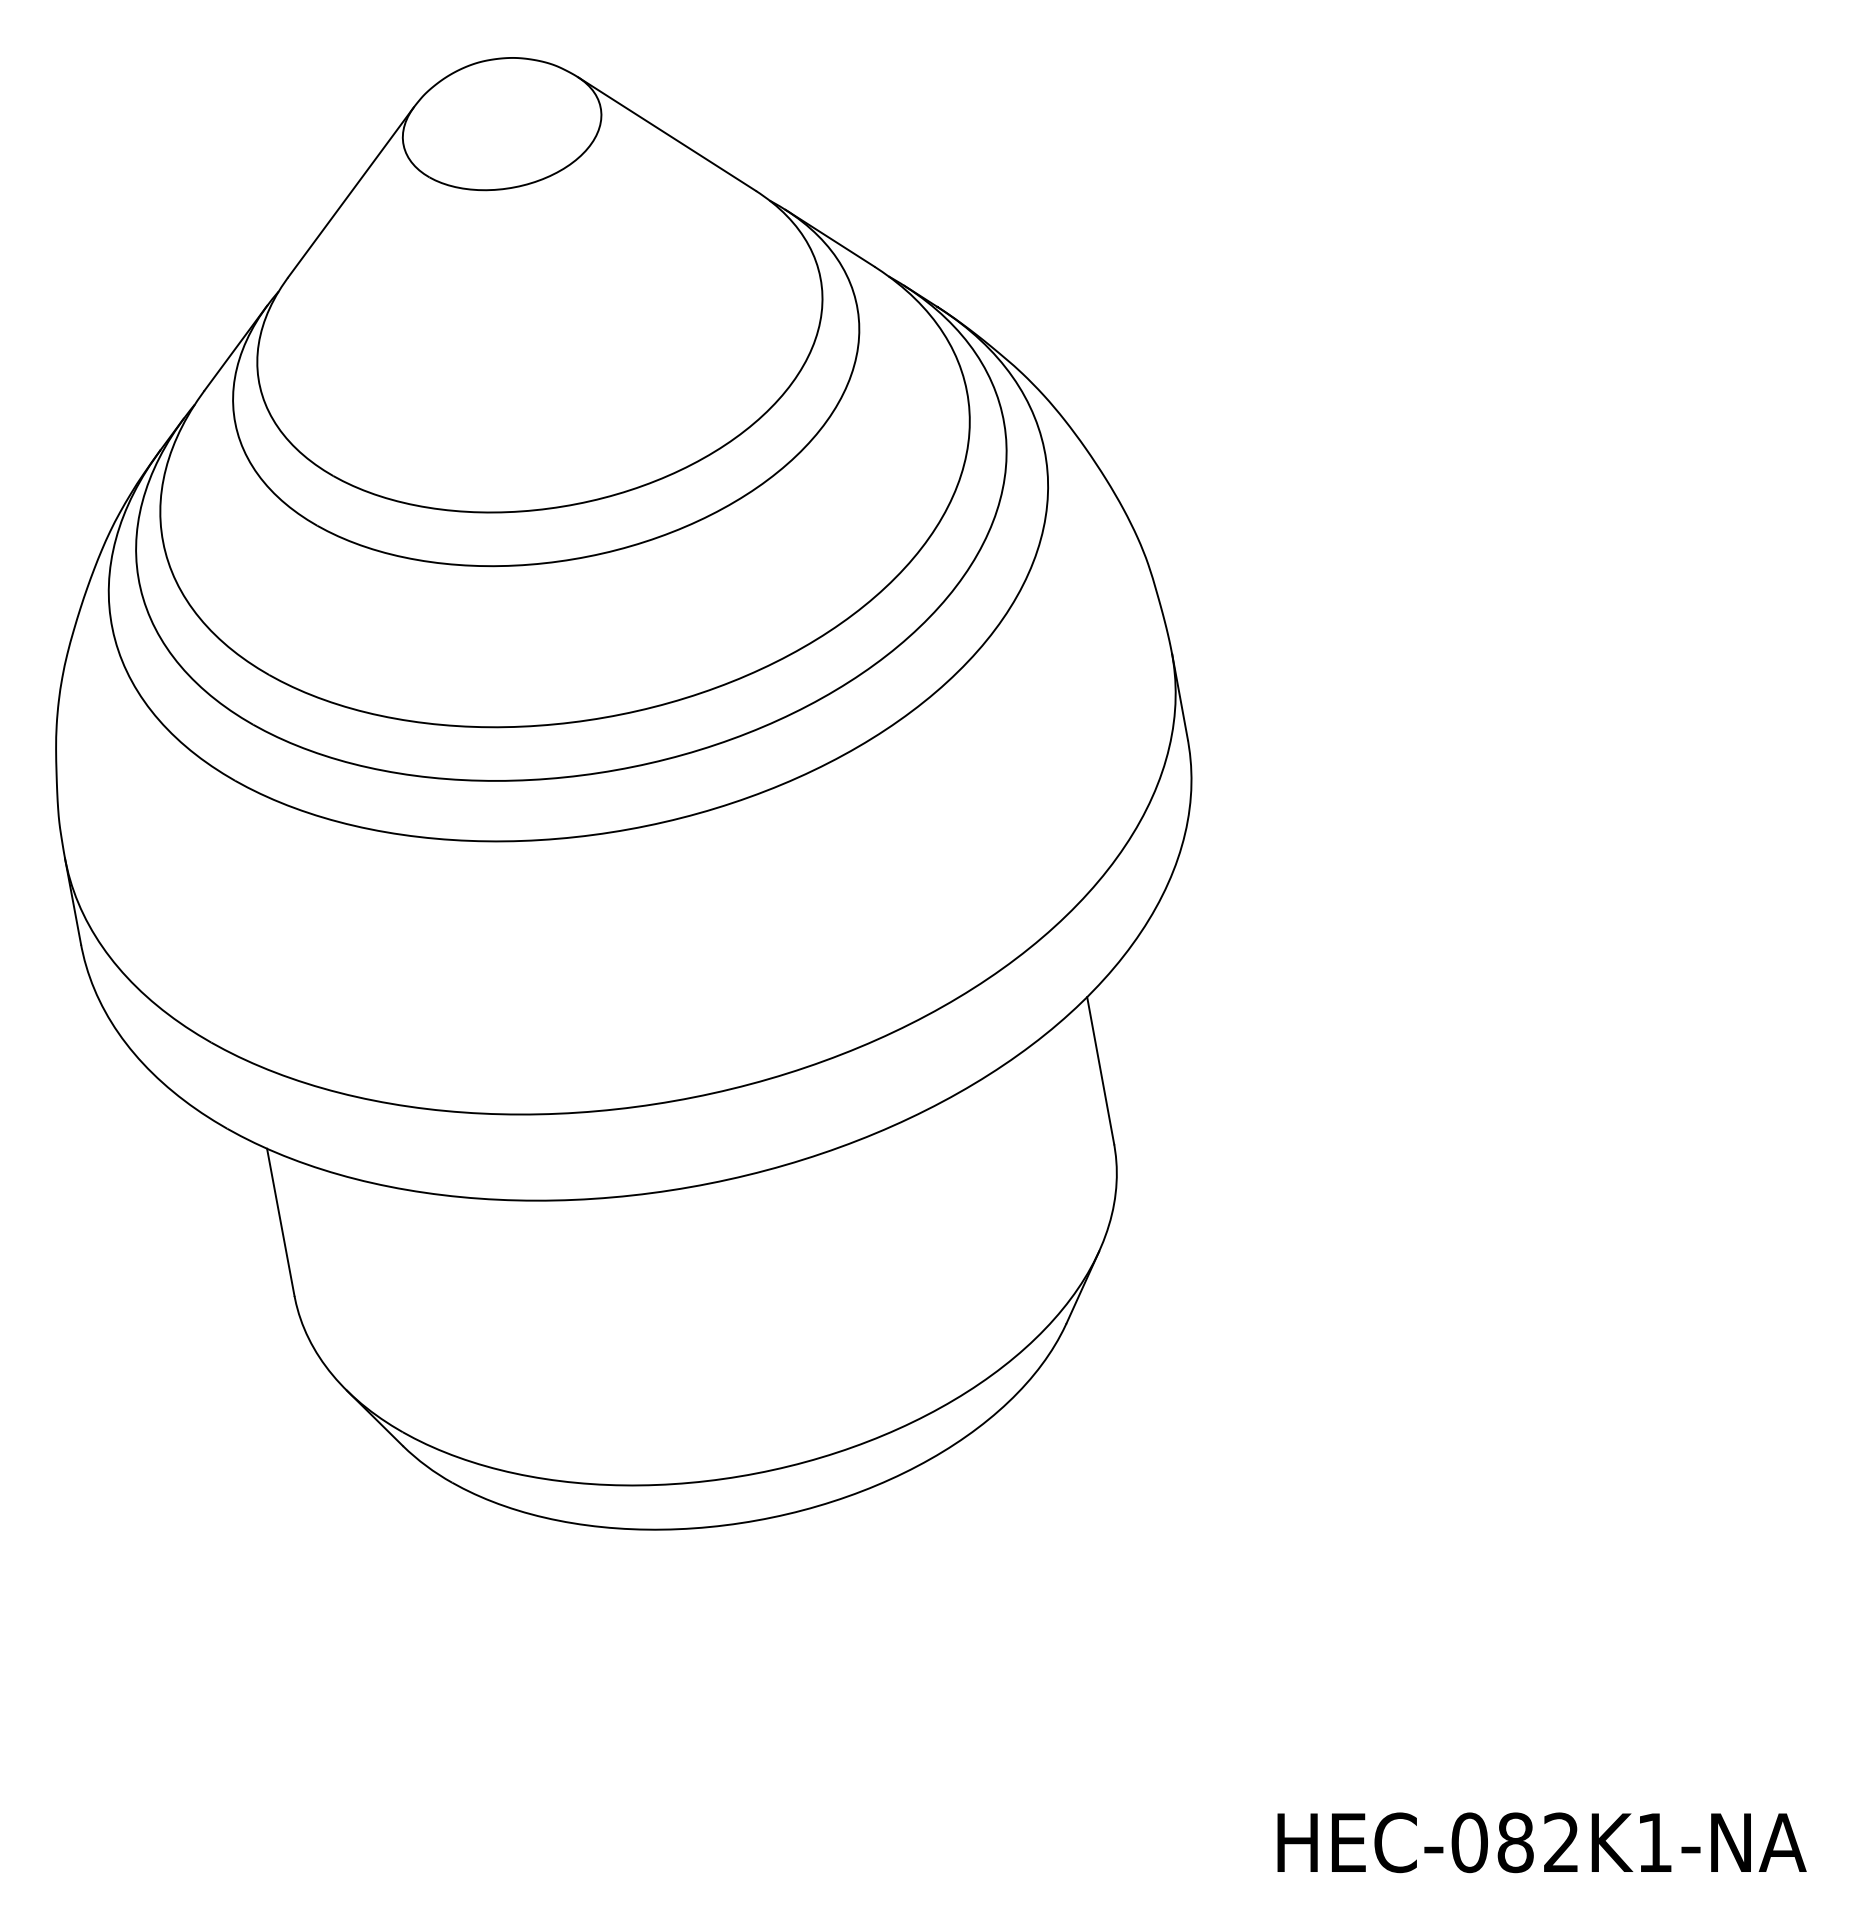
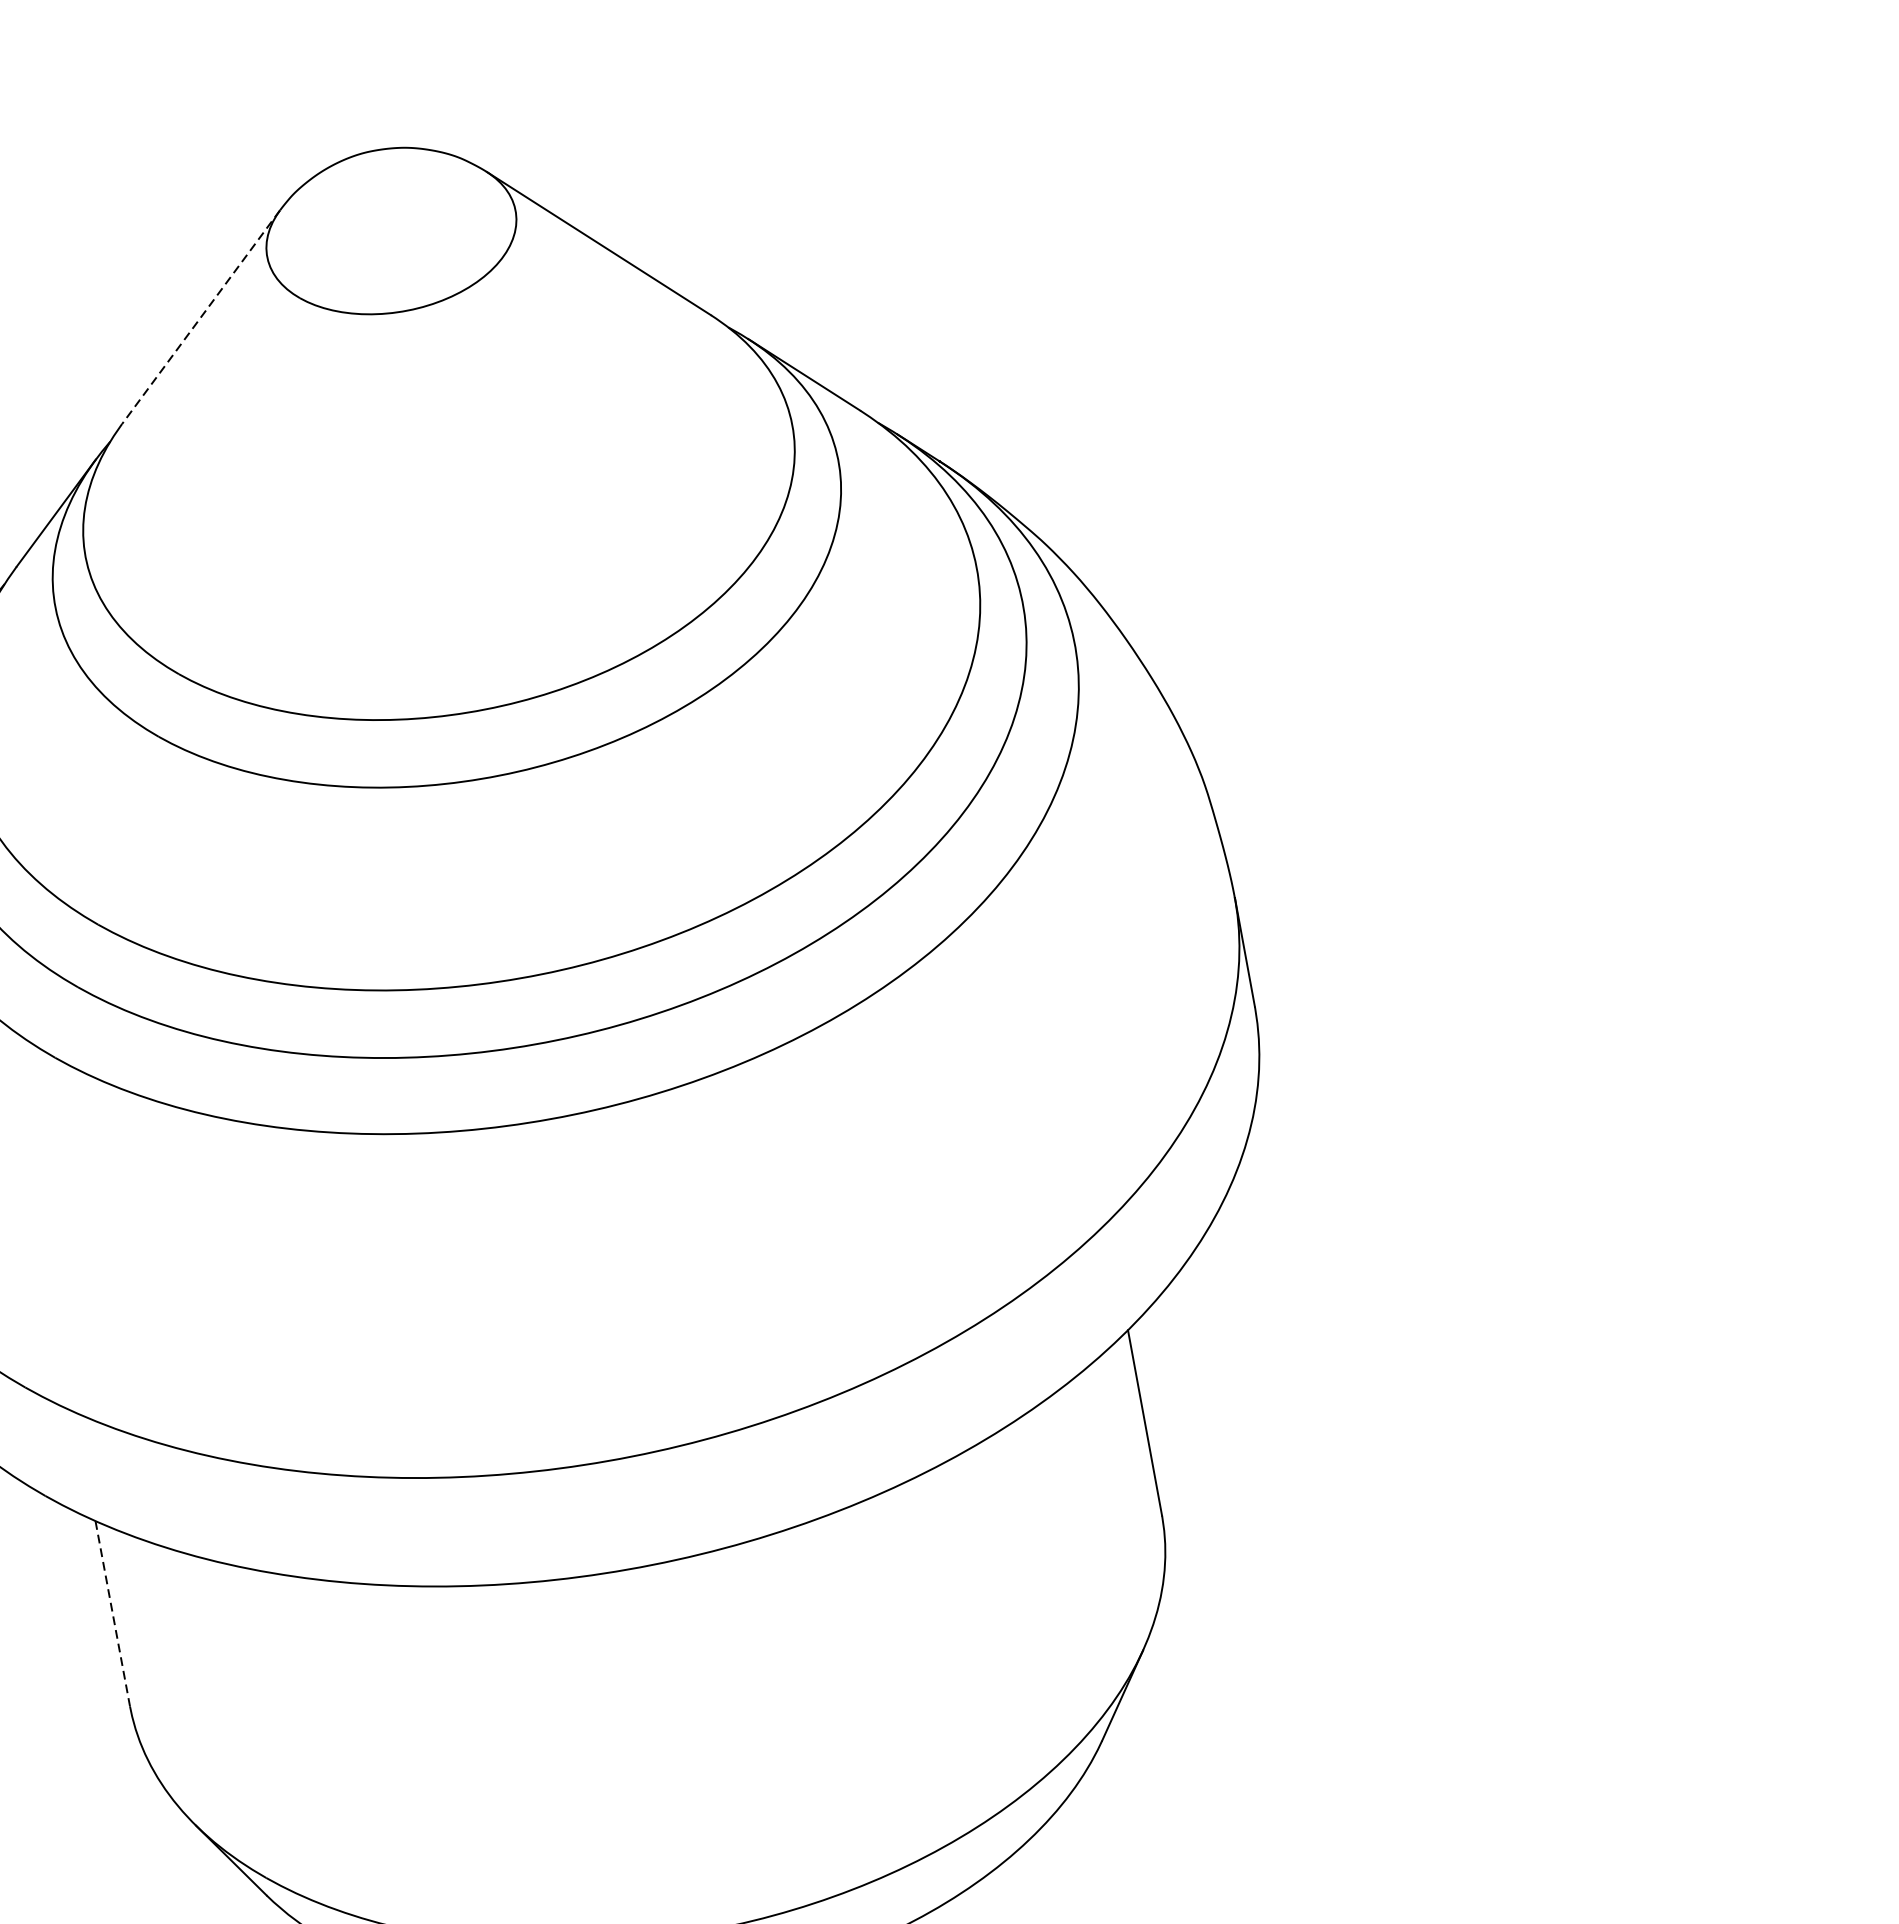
line: (350, 192) -> (200, 317), solid -> dashed
line: (280, 1222) -> (112, 1613), solid -> dashed

